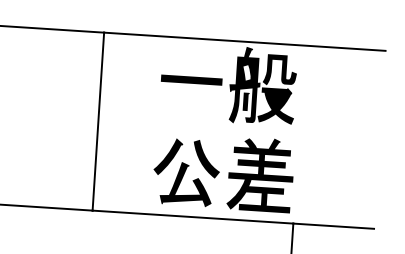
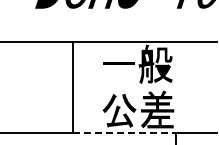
line: (193, 217) -> (124, 133), solid -> dashed

